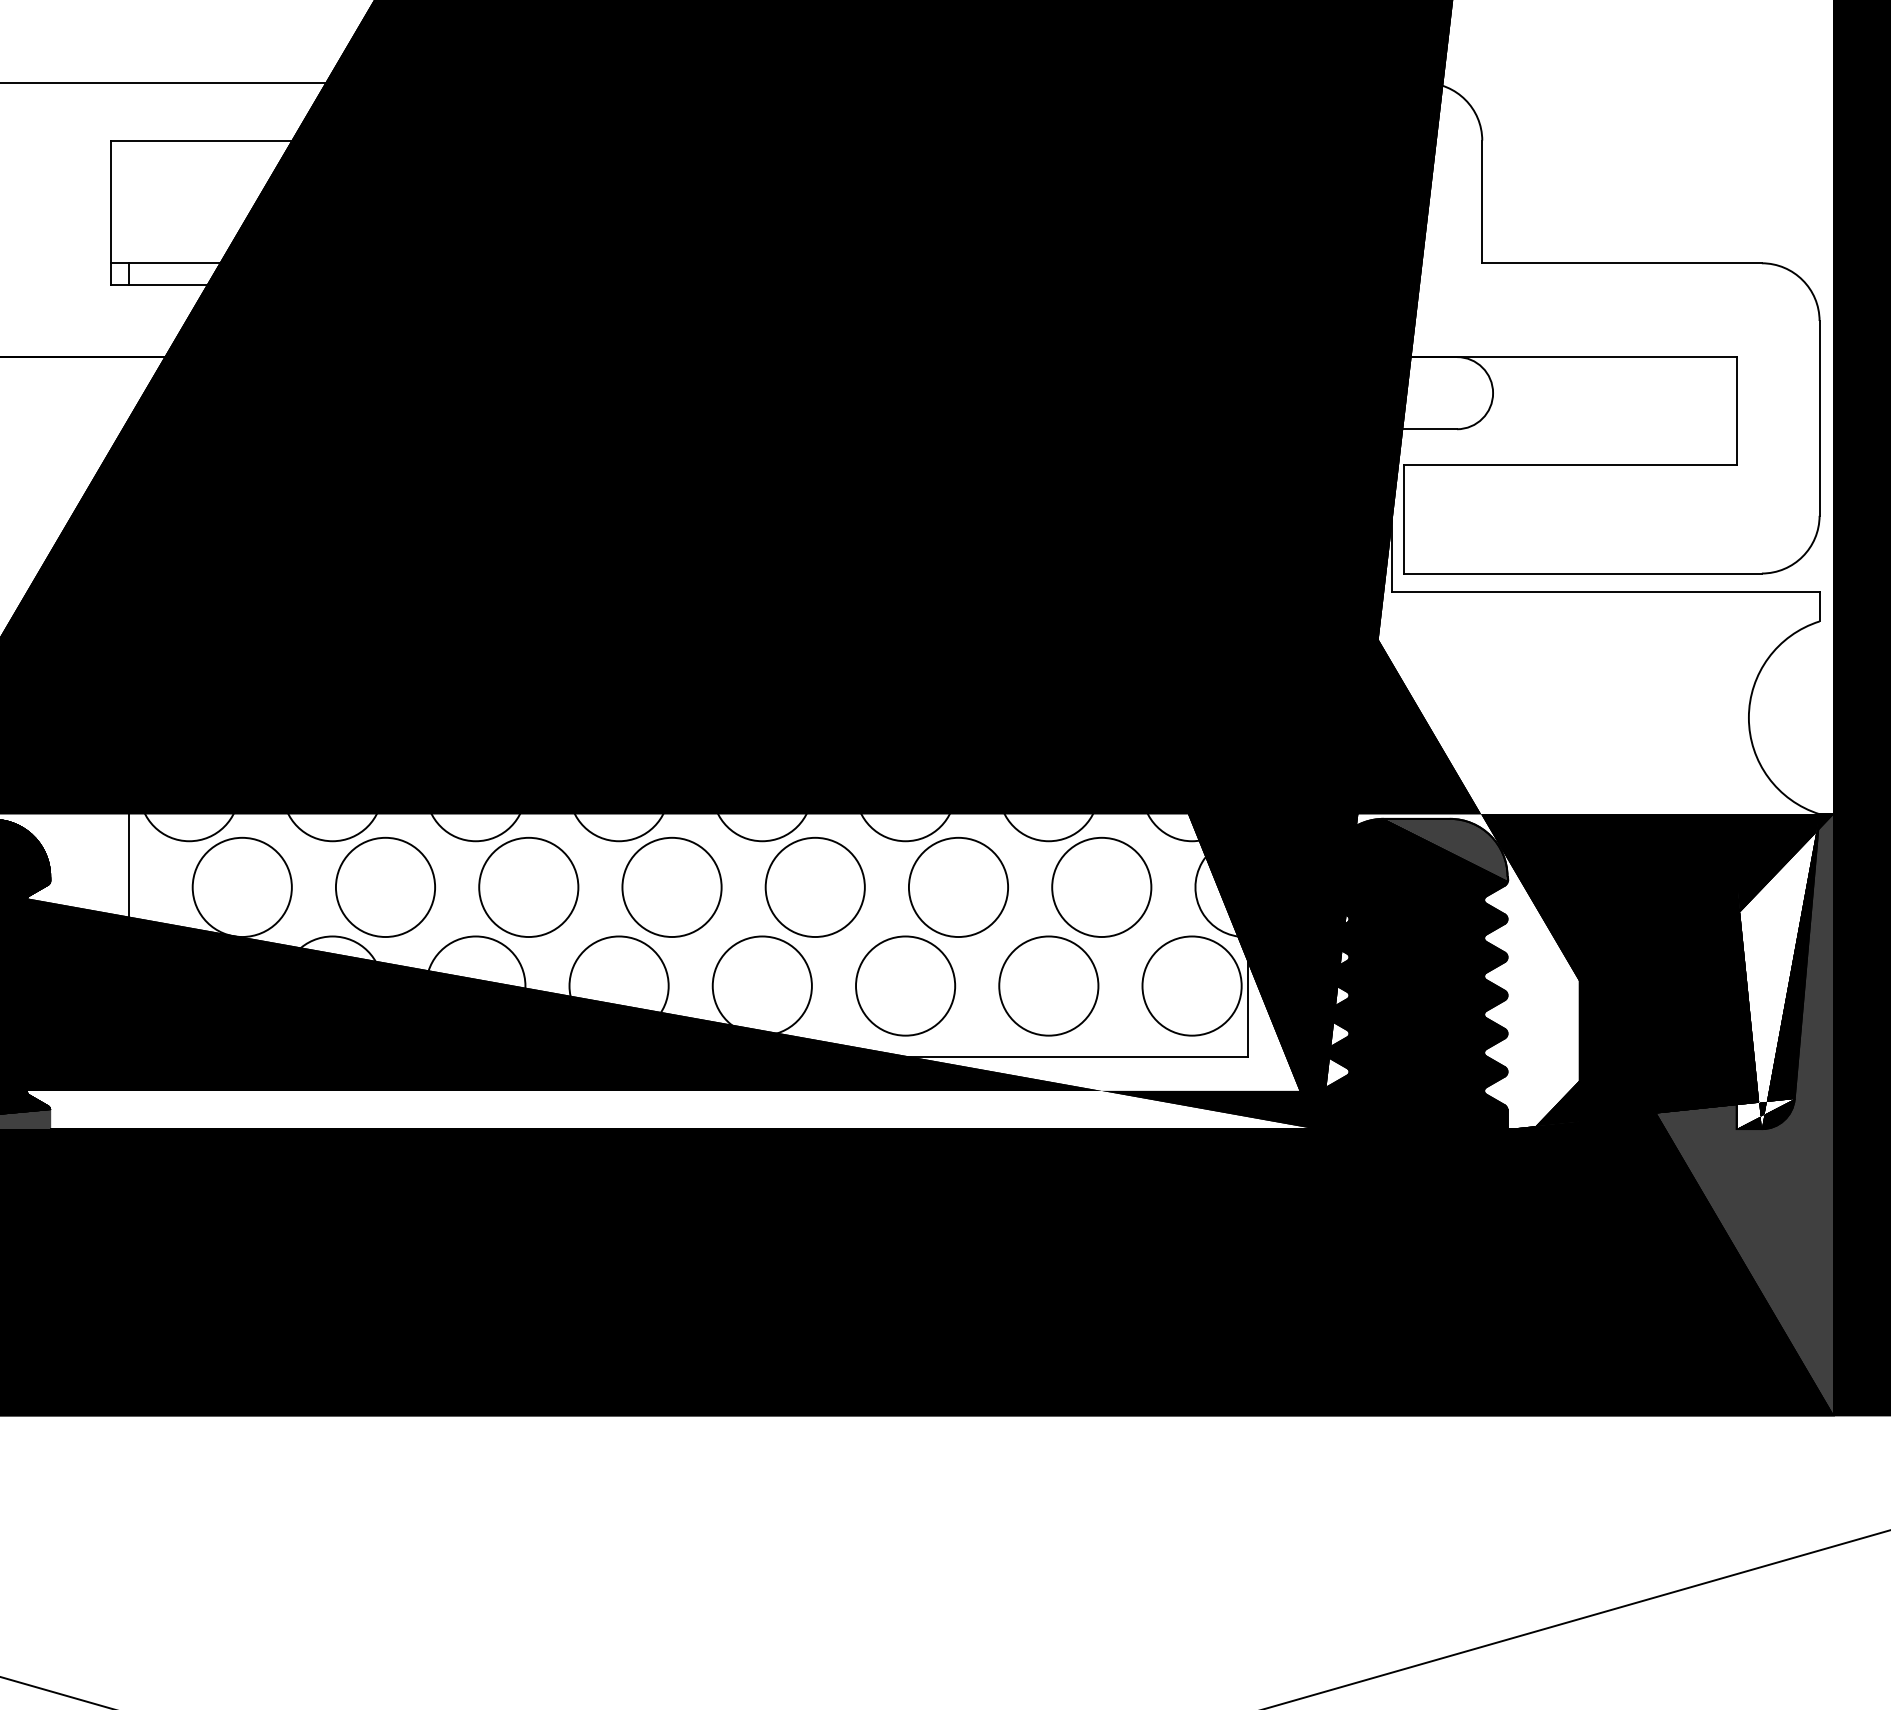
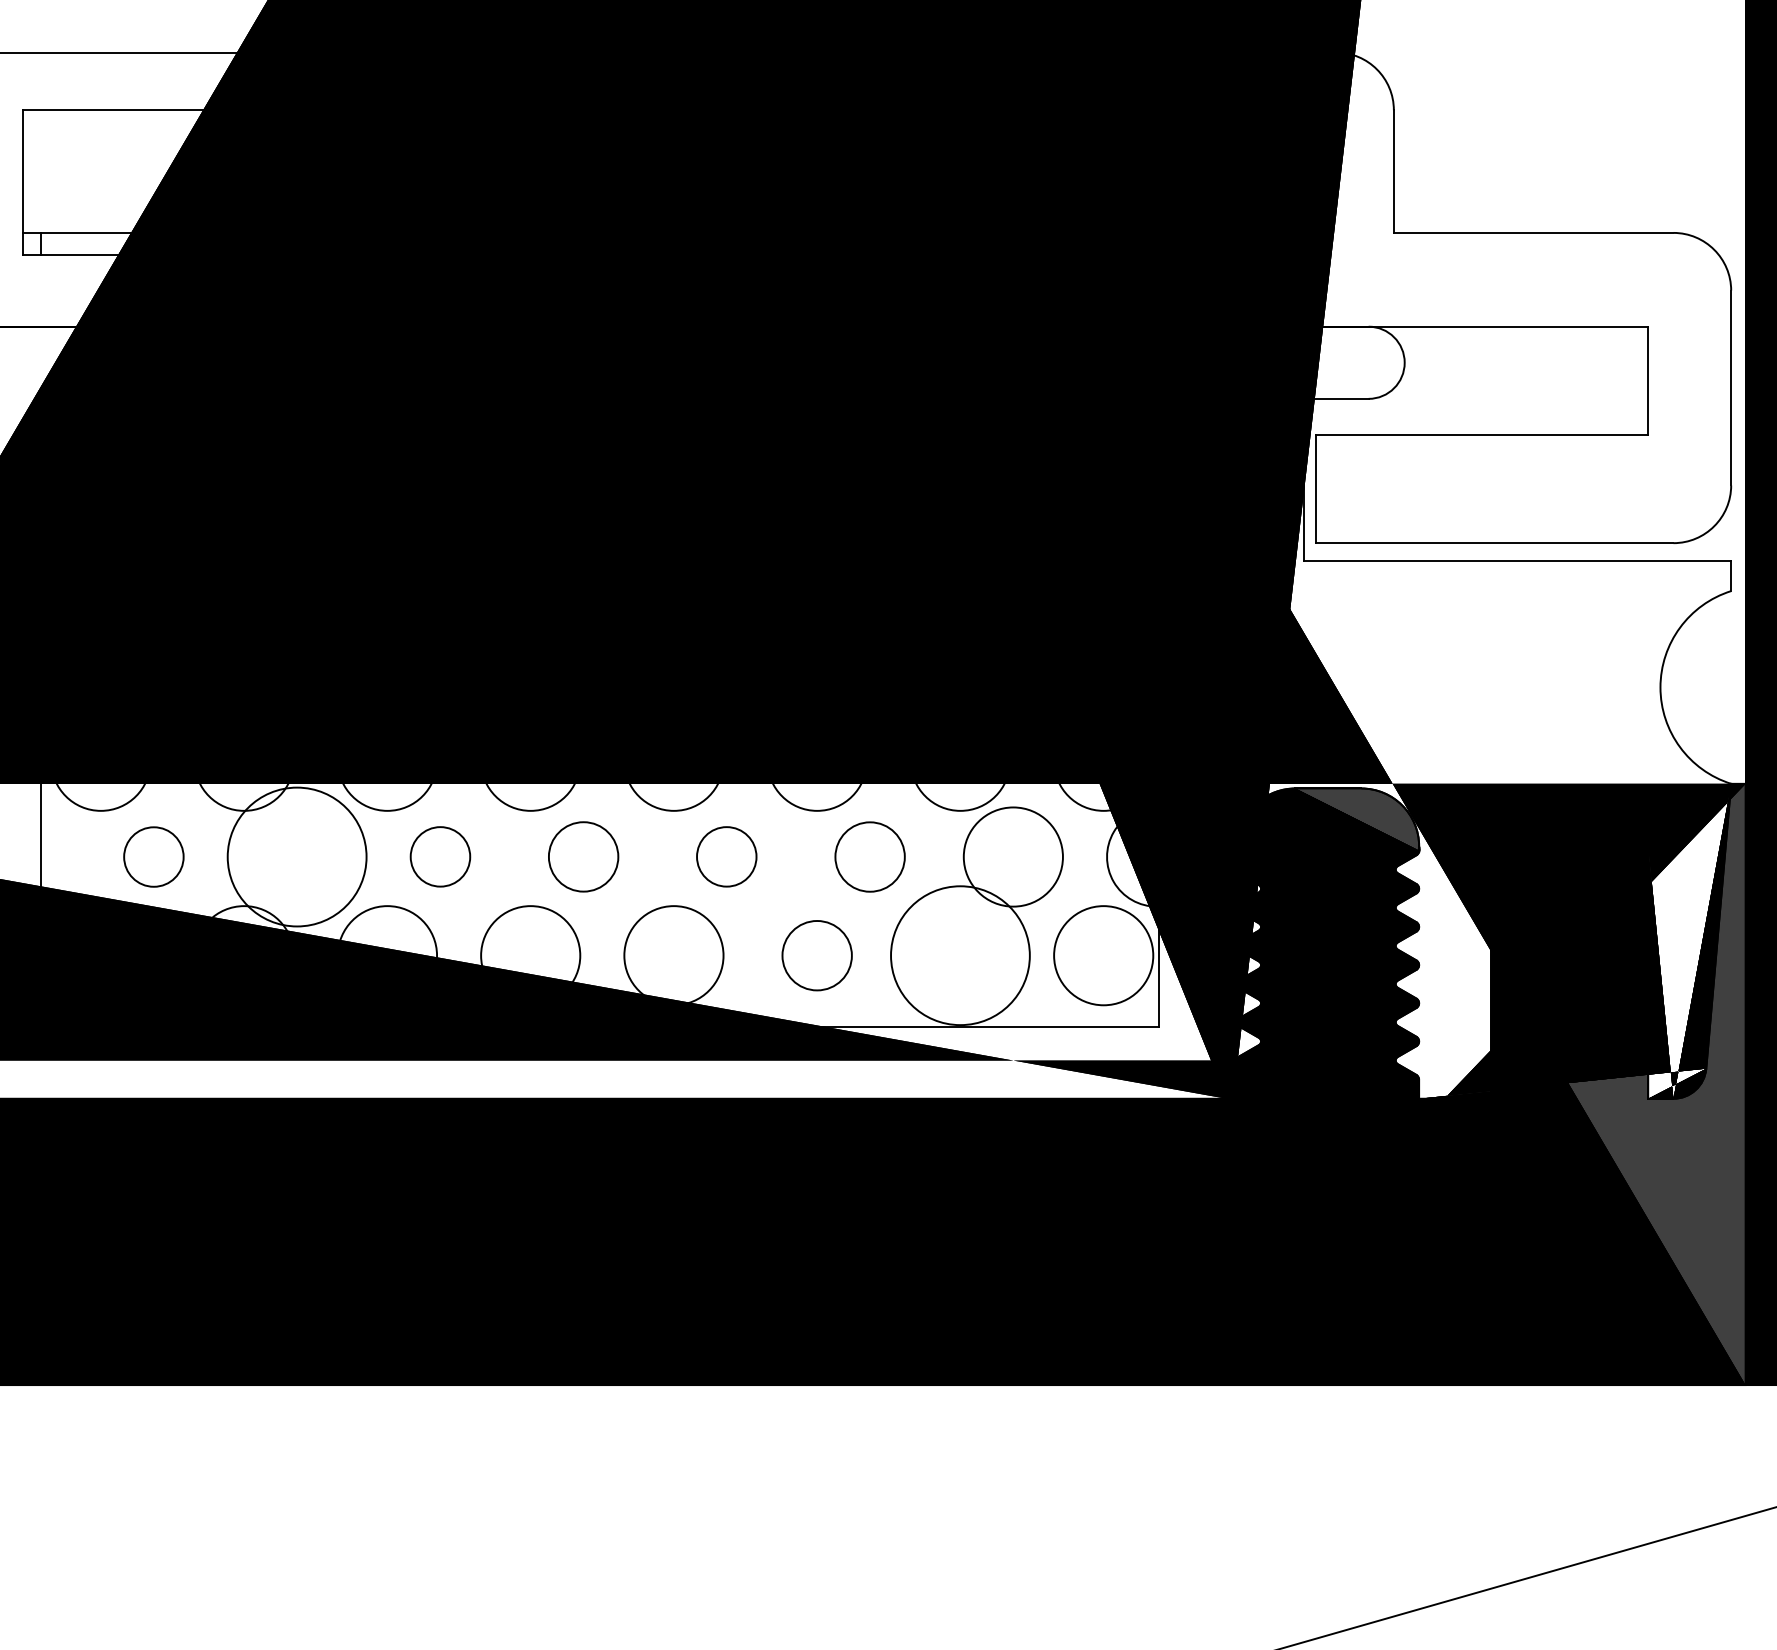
circle: (528, 886) -> (440, 856), size x0.6
circle: (671, 886) -> (583, 856), size x0.7
circle: (814, 886) -> (726, 856), size x0.6
circle: (241, 887) -> (153, 857), size x0.6
circle: (385, 887) -> (297, 857), size x1.4
circle: (958, 887) -> (870, 857), size x0.7
circle: (905, 985) -> (817, 955), size x0.7
circle: (1048, 985) -> (960, 955), size x1.4

